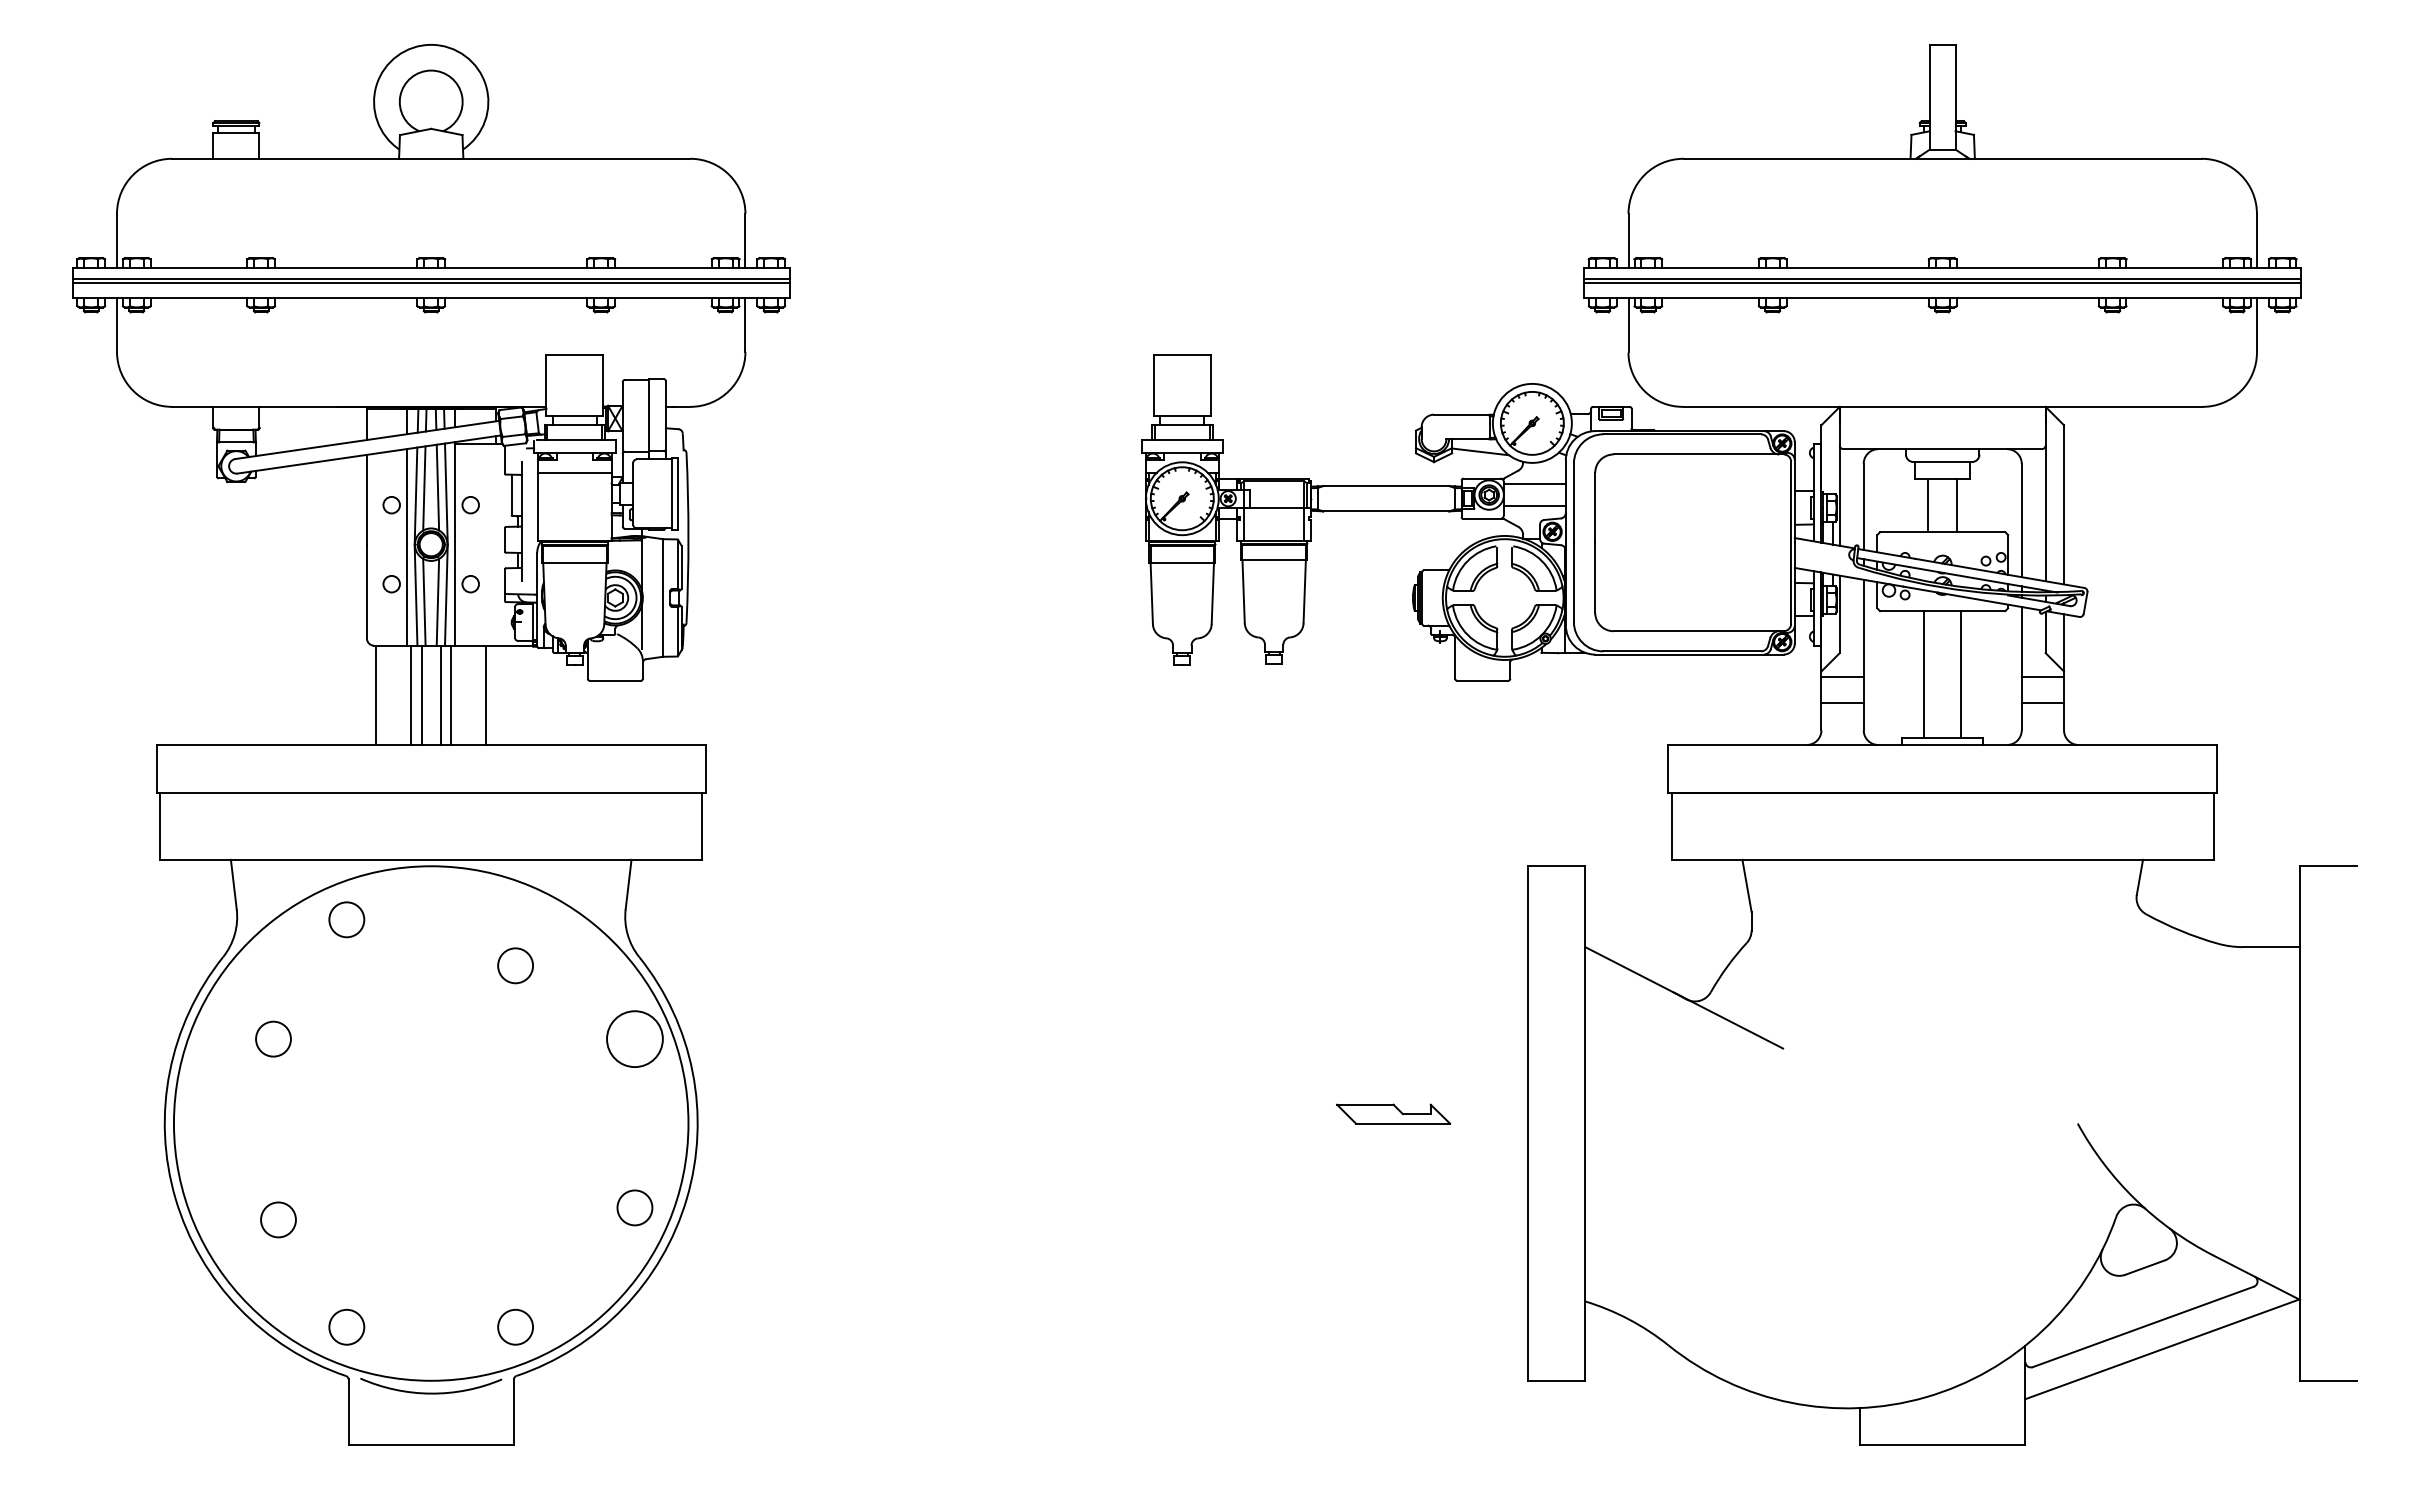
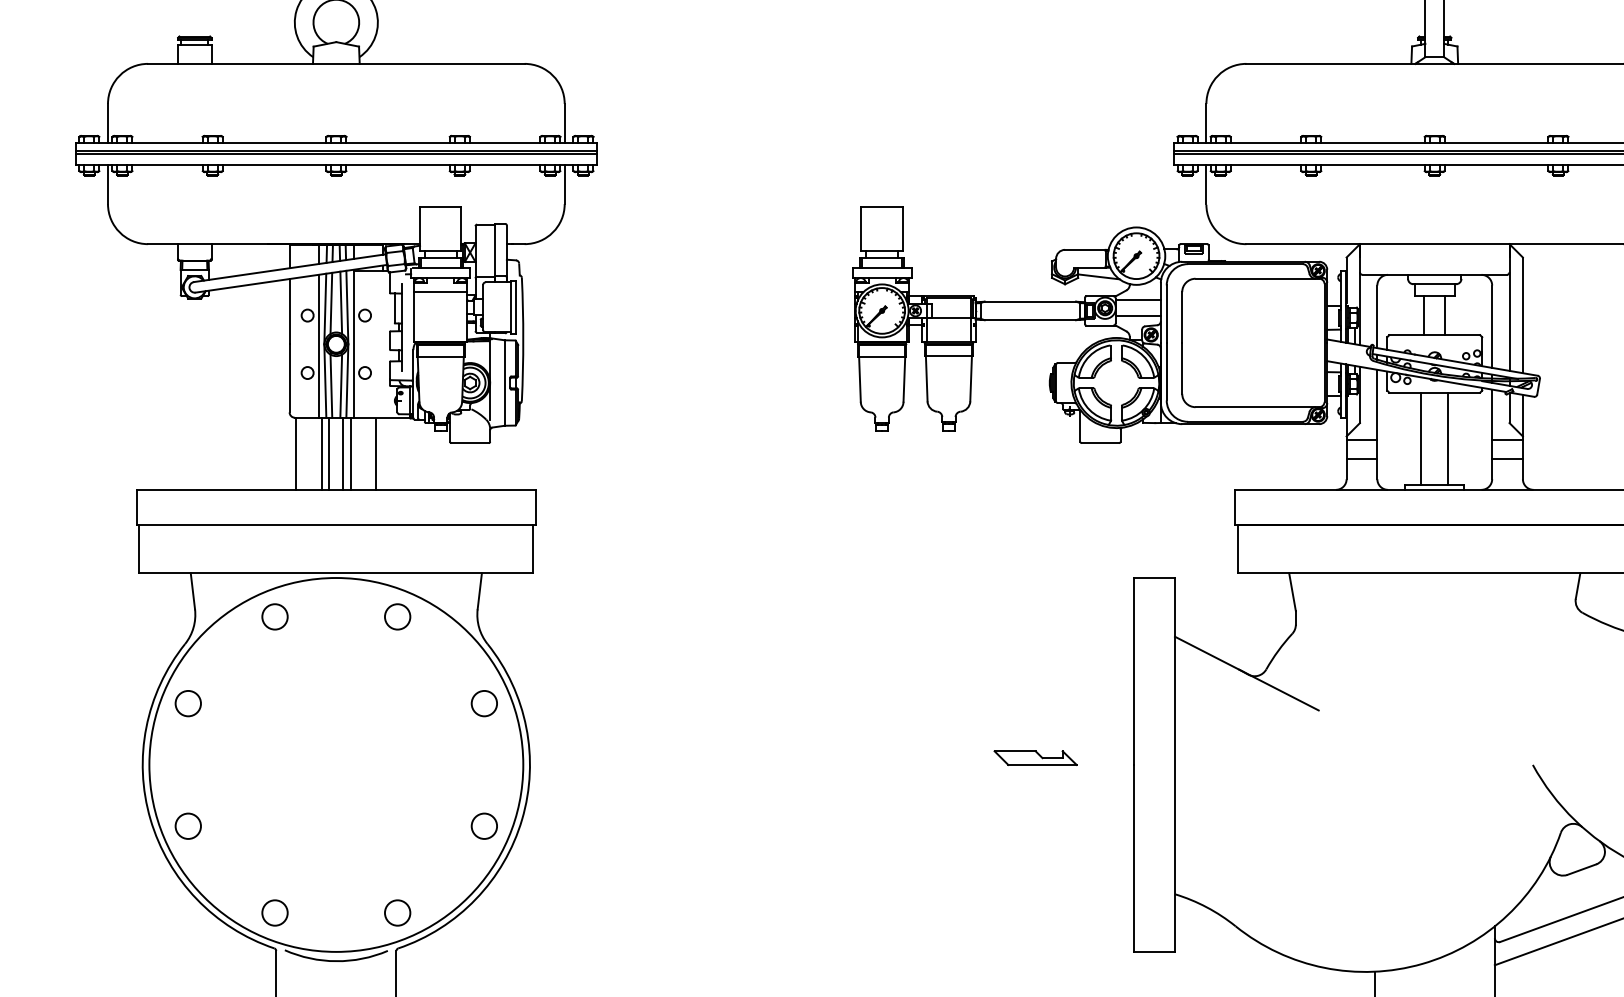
circle: (515, 965) -> (397, 616), moved
circle: (273, 1038) -> (188, 703), moved
circle: (634, 1038) -> (484, 703), size x0.62
circle: (278, 1219) -> (188, 825), moved

